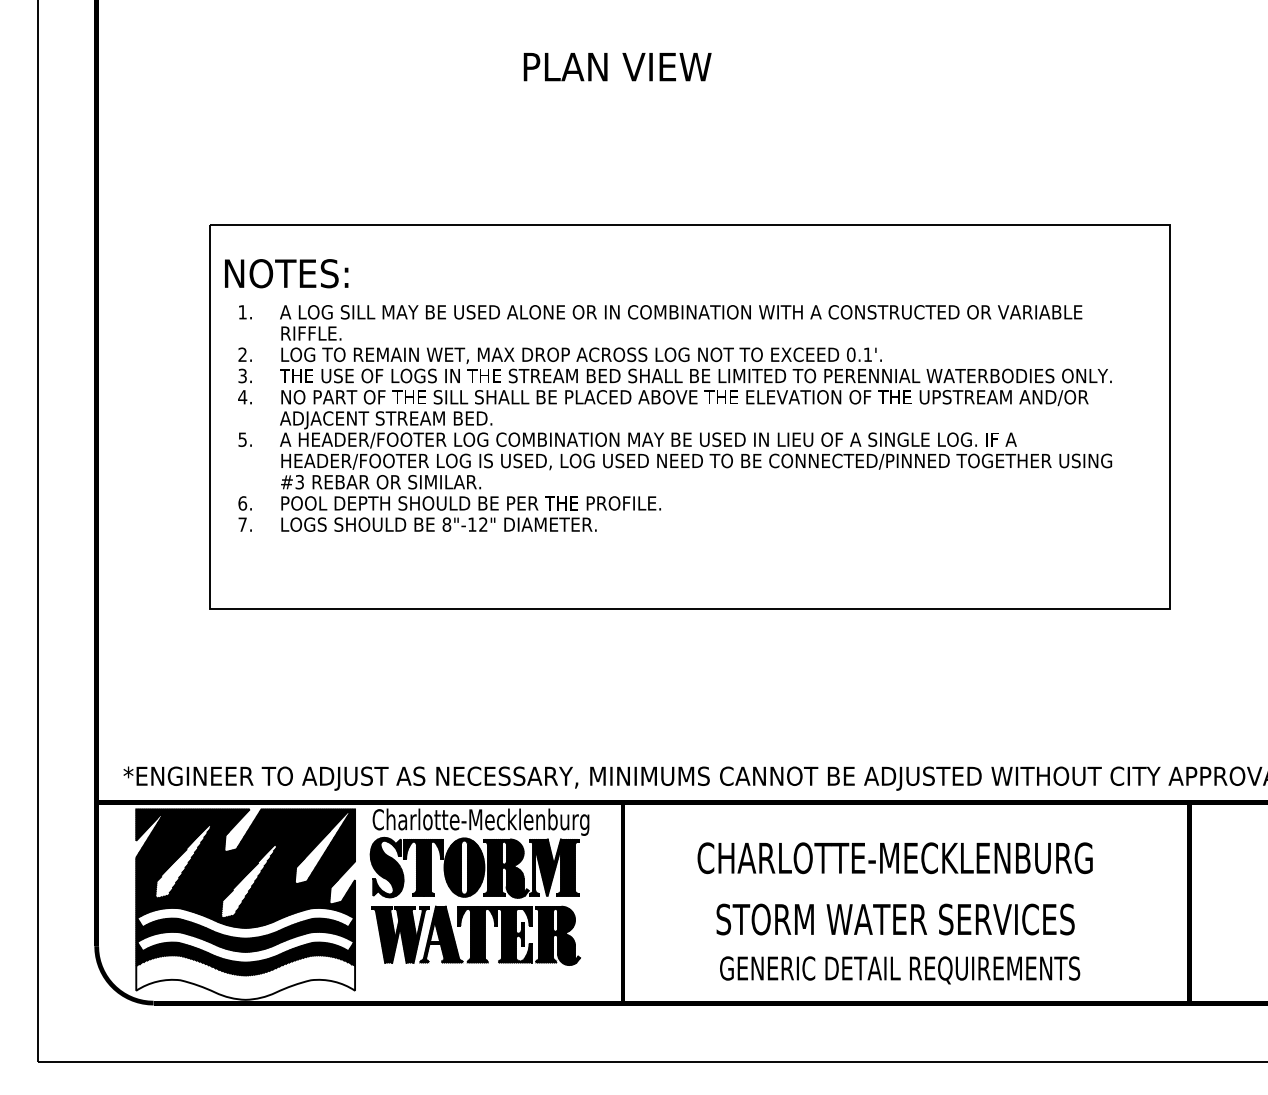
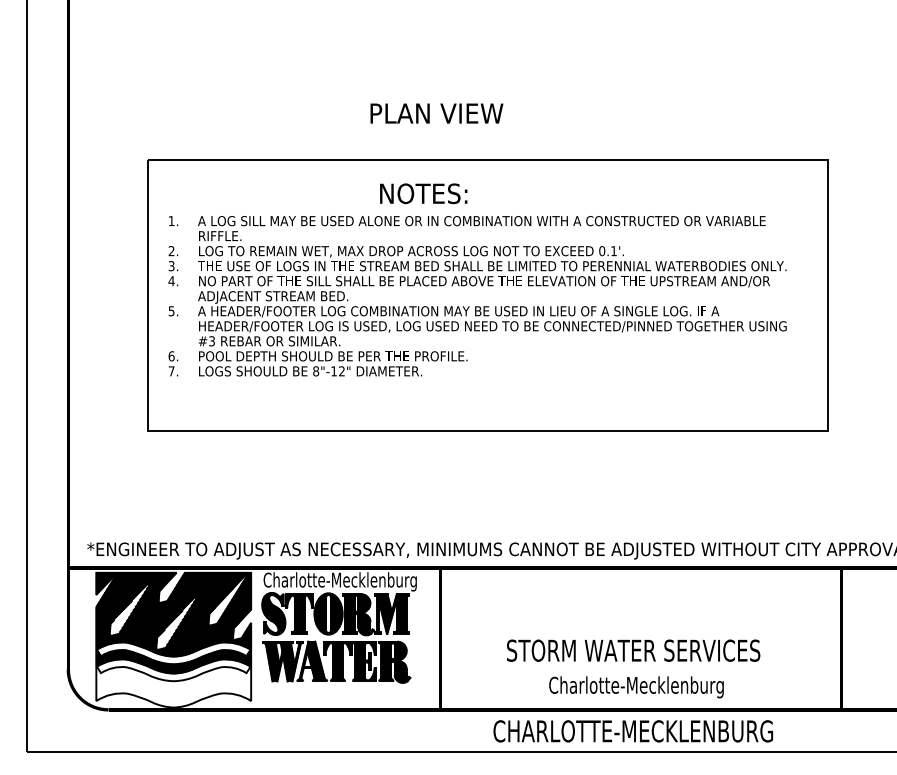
text: (617, 66) -> (436, 113), moved
text: (286, 273) -> (423, 193), moved
text: (894, 858) -> (632, 731), moved
hatch: (245, 958) -> (173, 678), removed
text: (899, 971) -> (636, 687), GENERIC DETAIL REQUIREMENTS -> Charlotte-Mecklenburg

